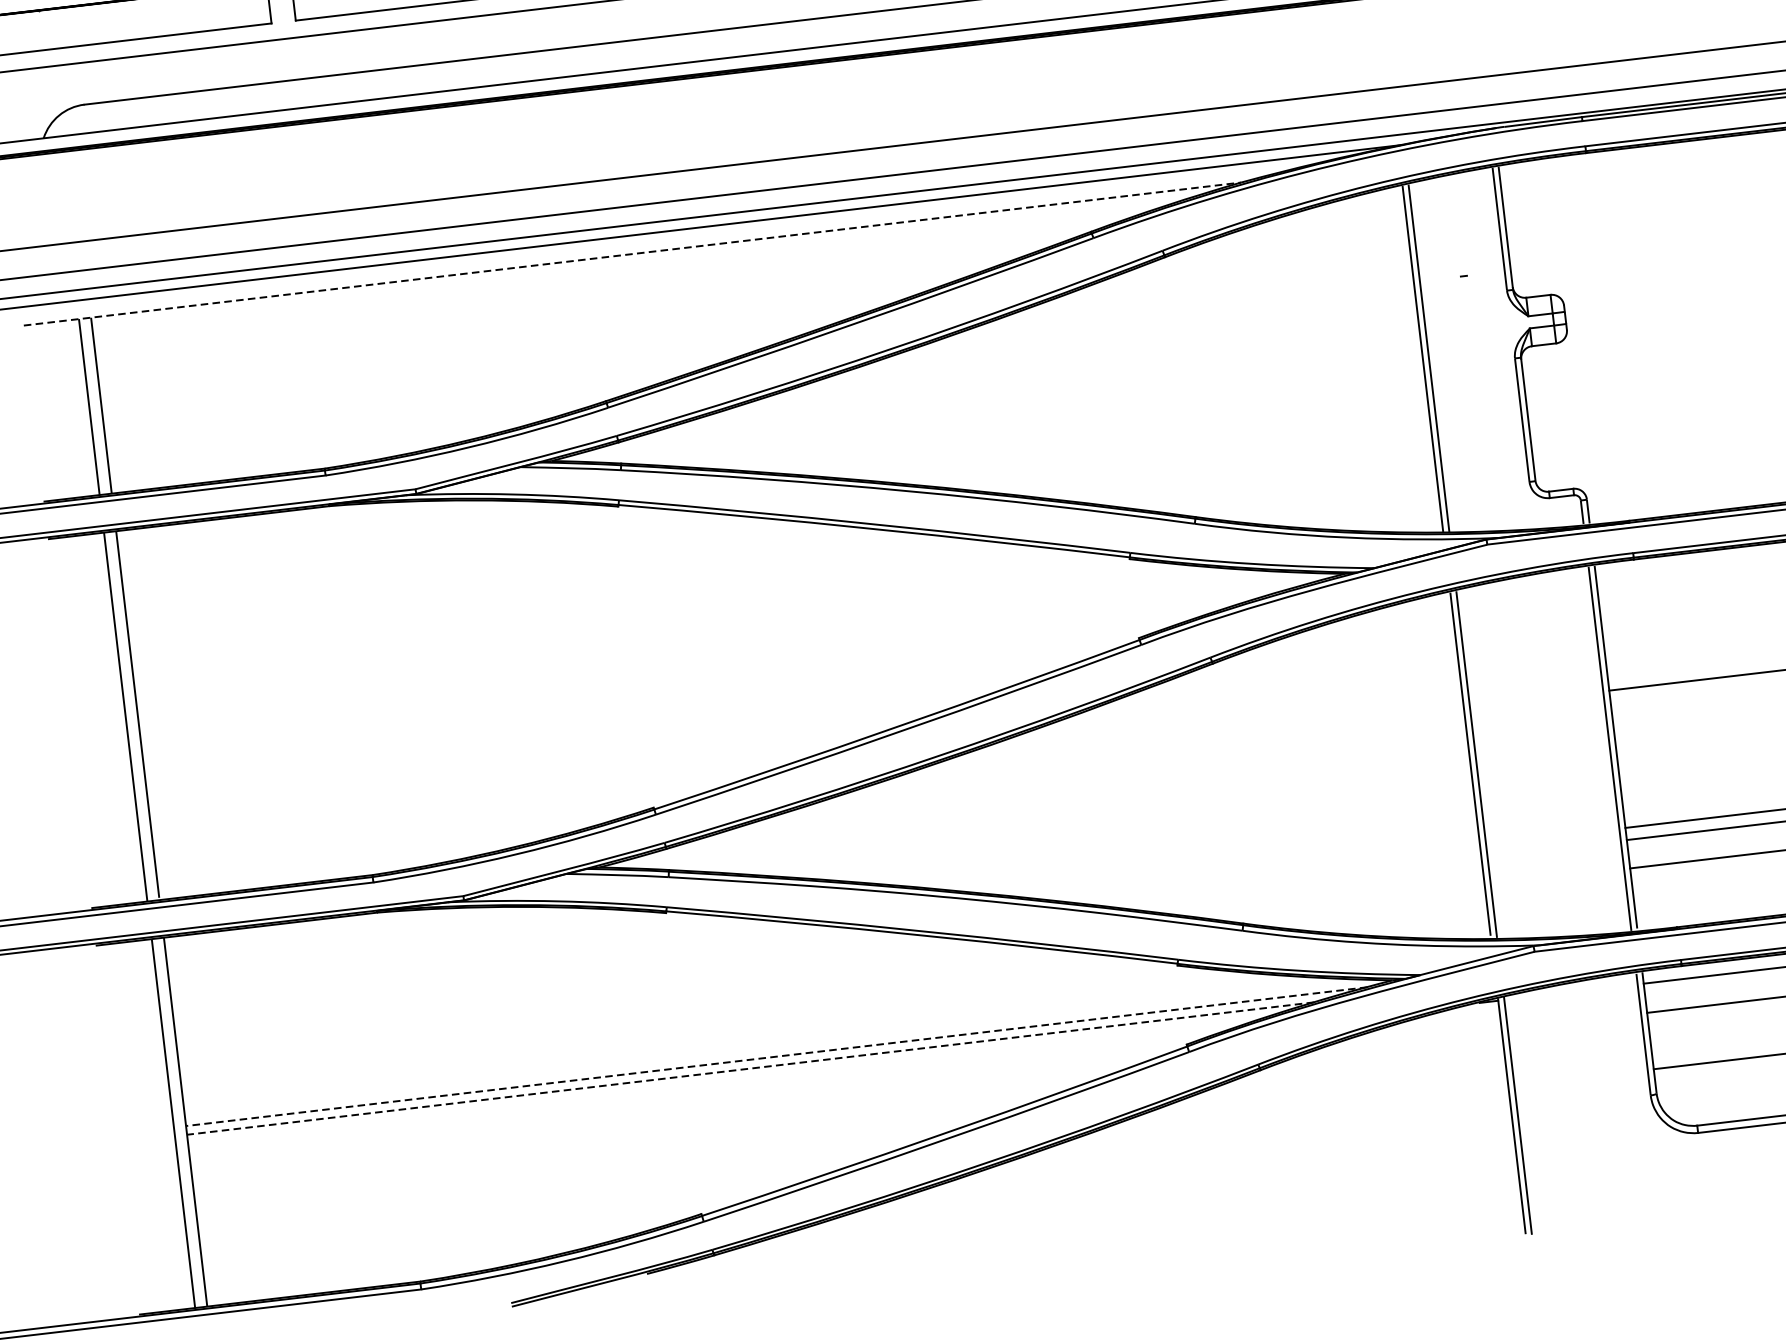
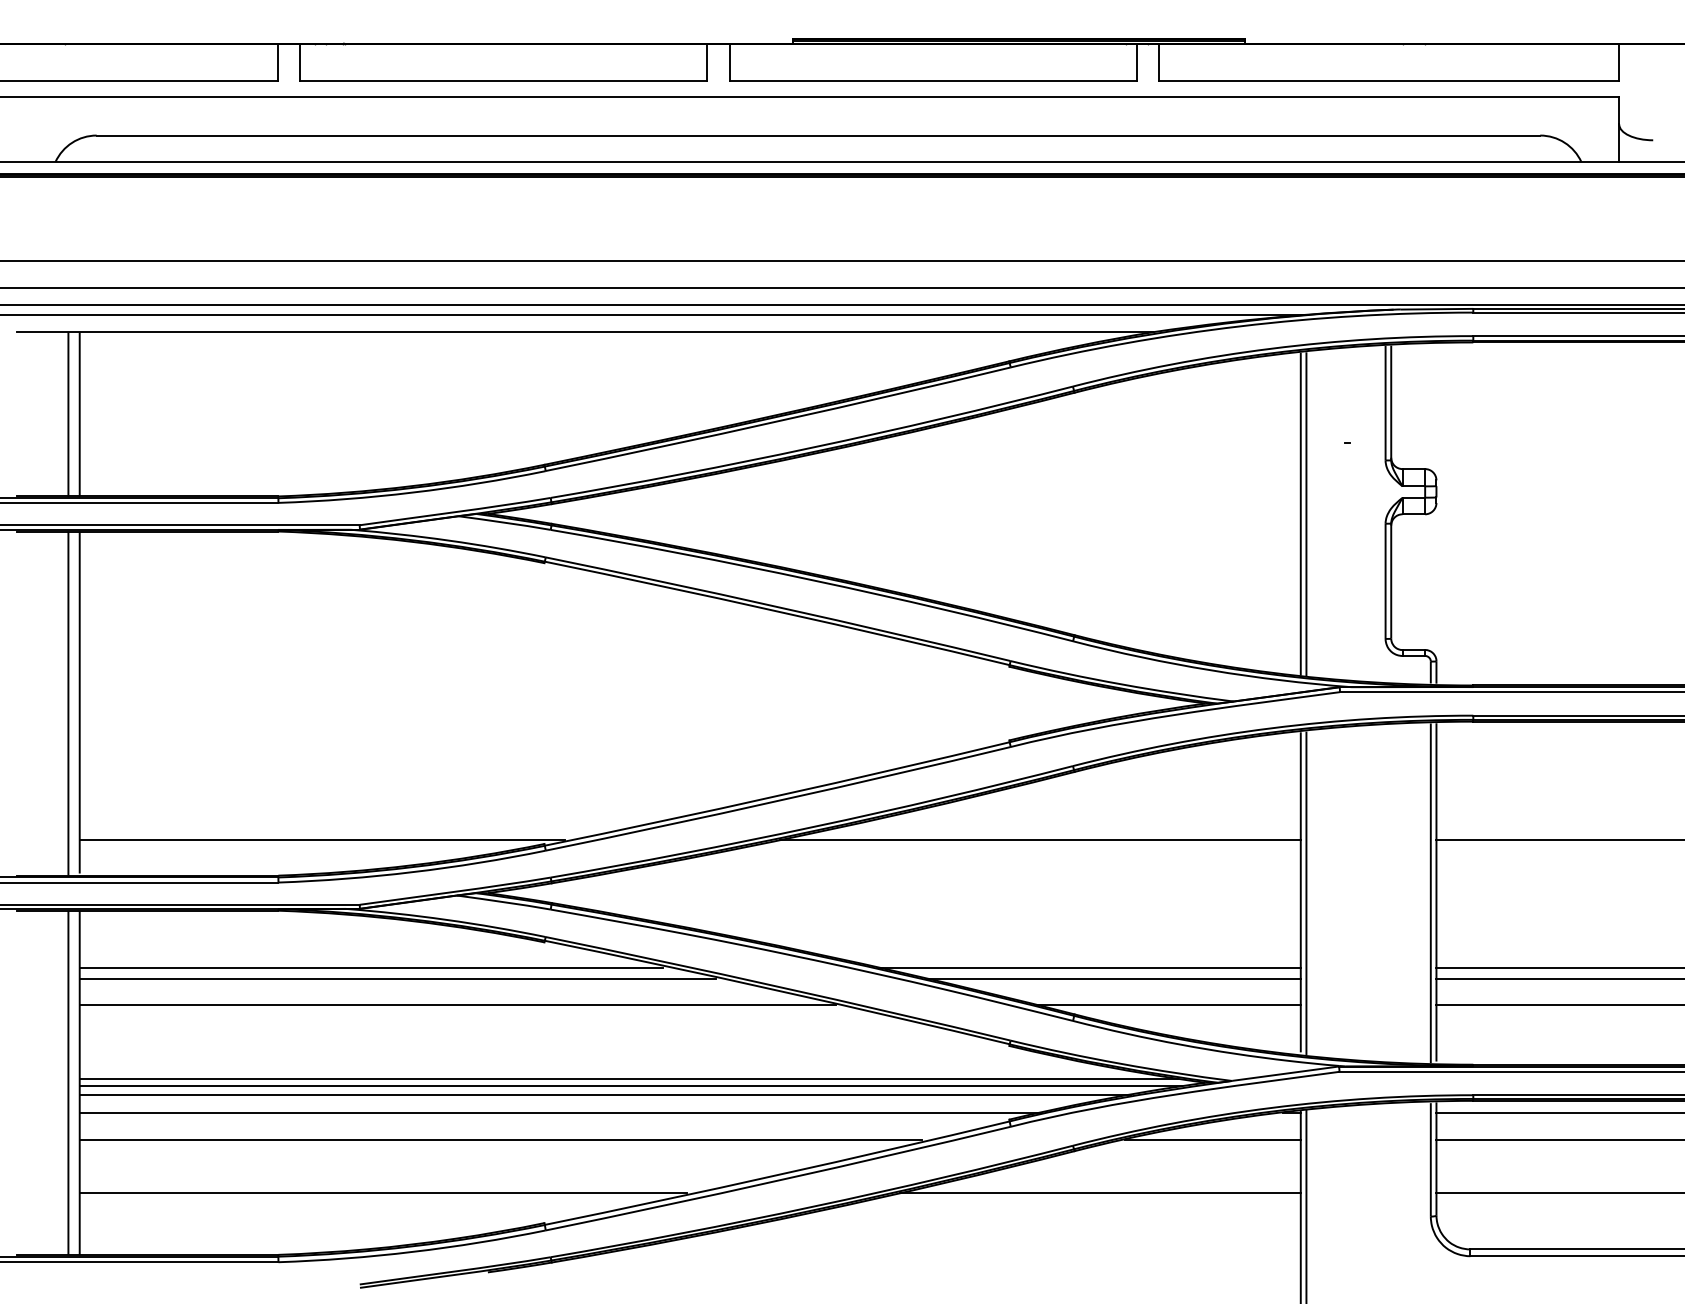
line: (632, 254) -> (584, 332), dashed -> solid
line: (1184, 740) -> (1040, 839), added
line: (414, 830) -> (321, 839), added
line: (1253, 871) -> (1089, 967), added
line: (1281, 881) -> (1114, 979), added
line: (1342, 902) -> (1168, 1005), added
line: (483, 961) -> (371, 967), added
line: (513, 971) -> (397, 979), added
line: (580, 991) -> (457, 1005), added
line: (1407, 1041) -> (1212, 1140), added
line: (773, 1048) -> (628, 1078), added
line: (776, 1056) -> (630, 1086), dashed -> solid
line: (750, 1068) -> (605, 1094), dashed -> solid
line: (703, 1093) -> (559, 1112), added
line: (1292, 1111) -> (1099, 1192), added
line: (643, 1131) -> (500, 1140), added
line: (525, 1201) -> (383, 1192), added

